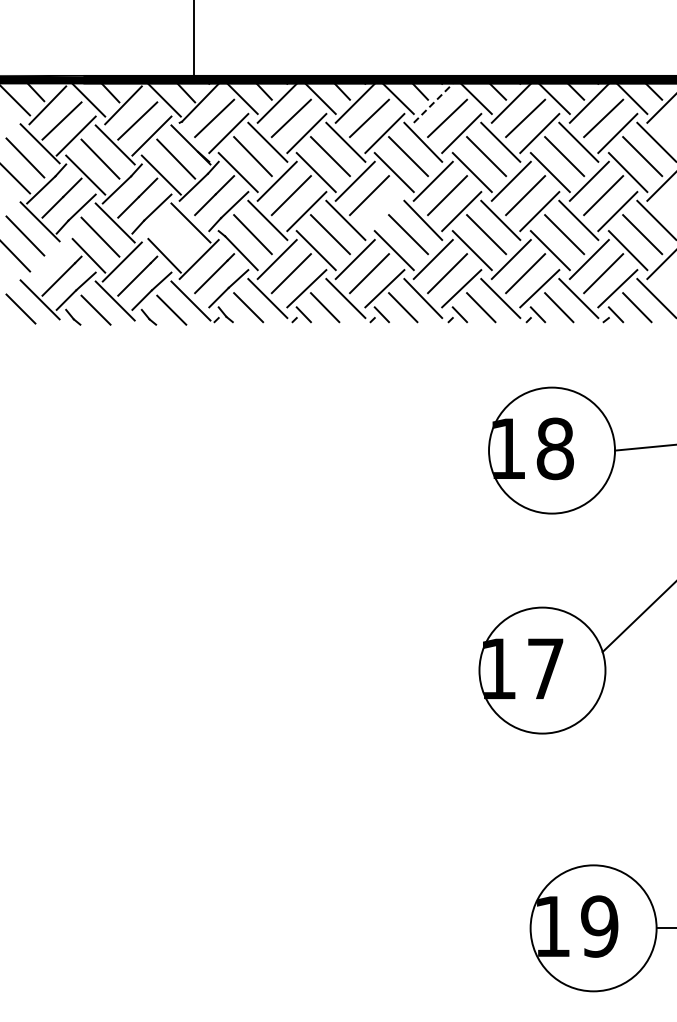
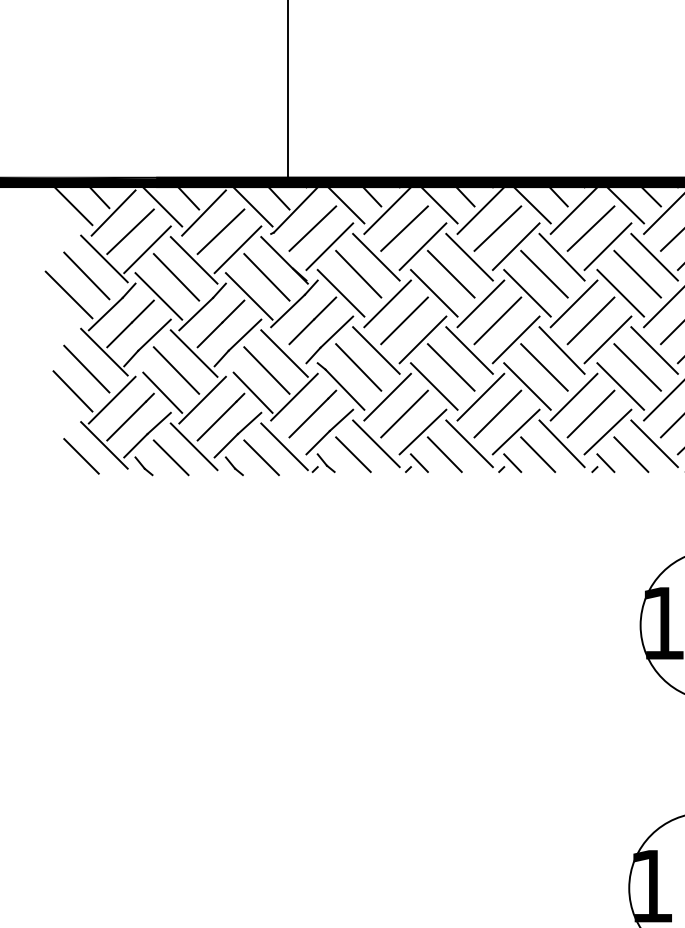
line: (433, 103) -> (574, 210), dashed -> solid
line: (384, 211) -> (515, 339), added
line: (176, 236) -> (267, 369), added
line: (46, 261) -> (112, 399), added

